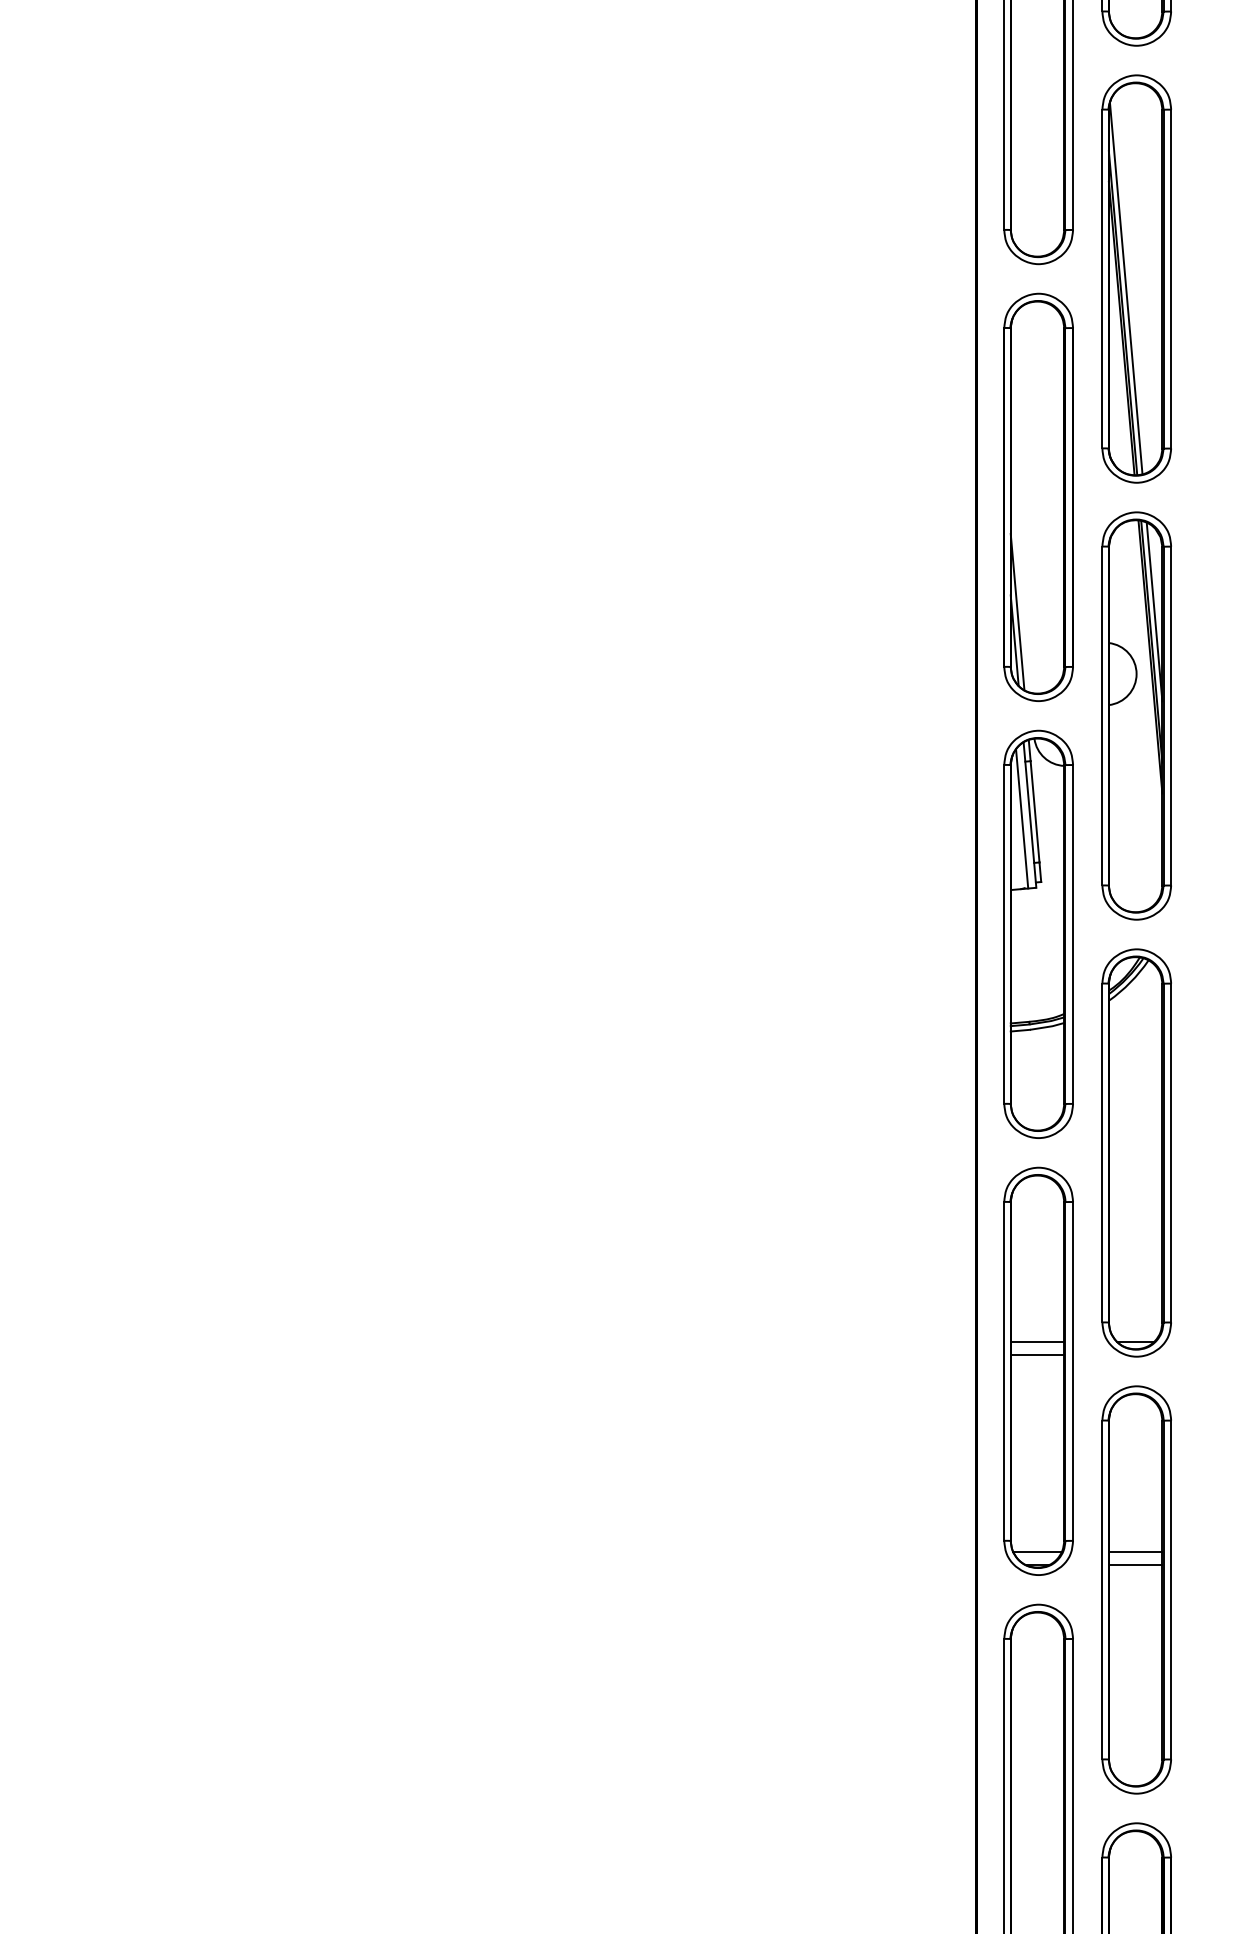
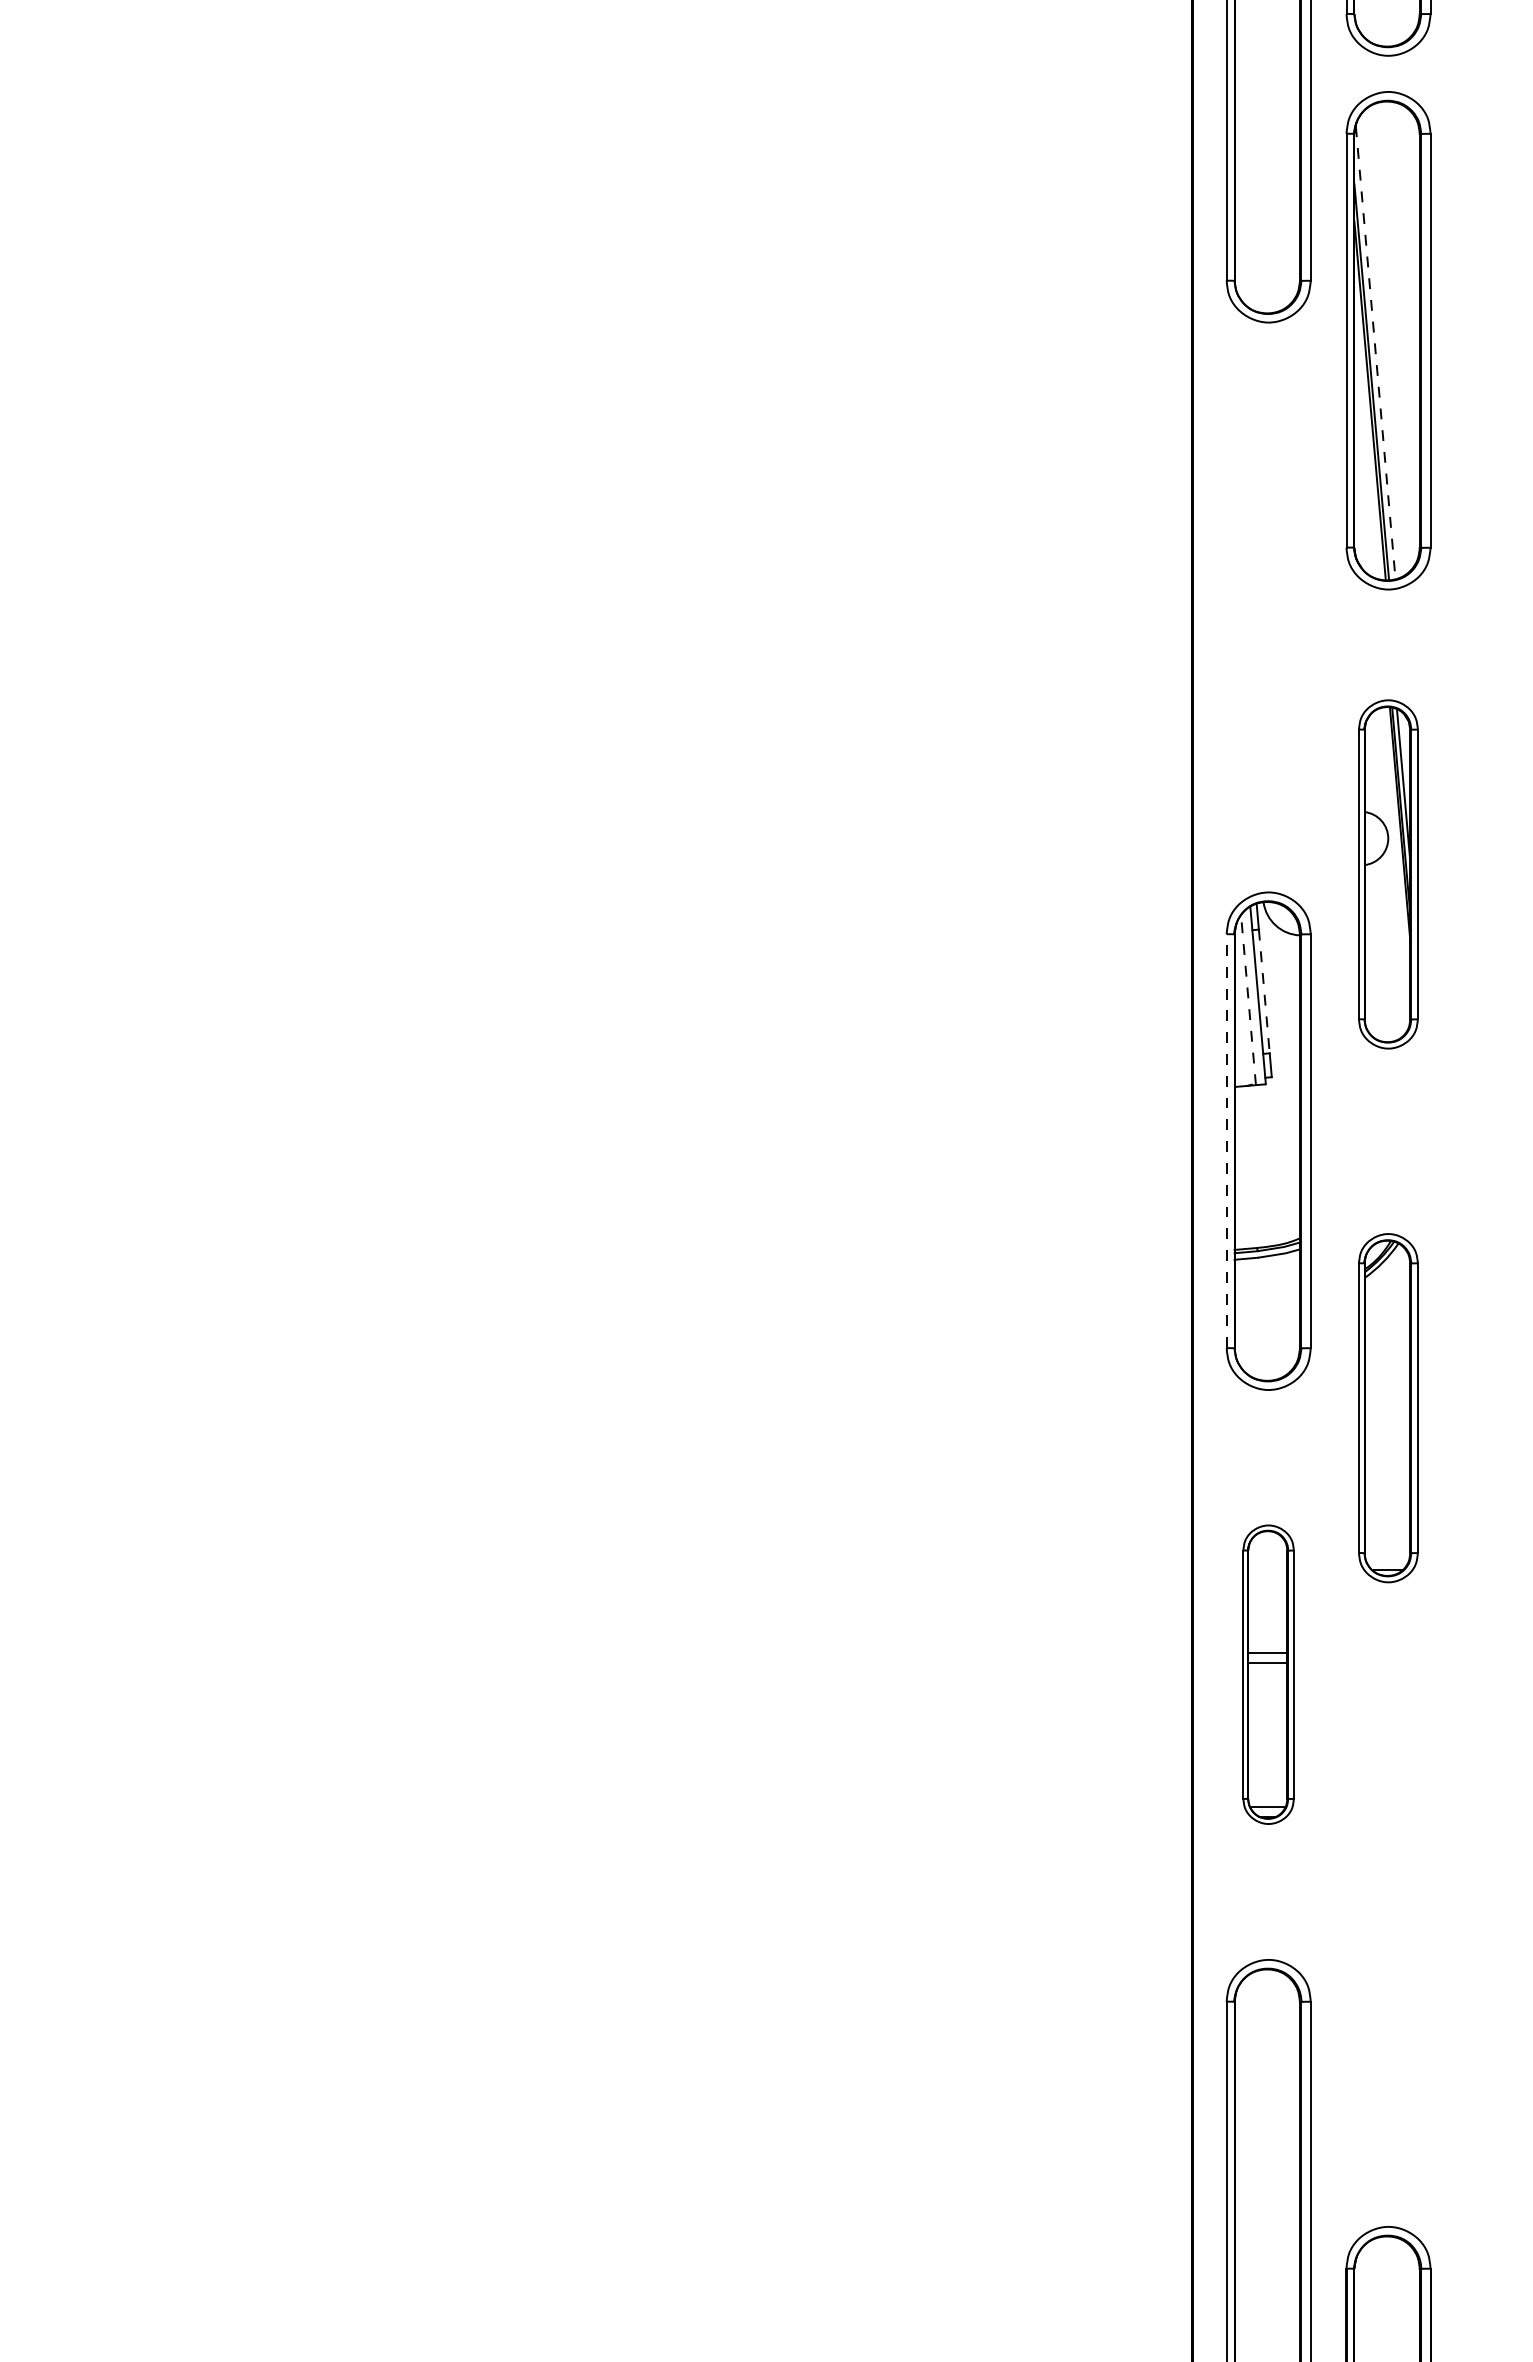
line: (1126, 289) -> (1375, 353), solid -> dashed
part: (1038, 496) -> (1268, 606), removed
part: (1136, 715) -> (1388, 873), size x0.7
line: (1035, 811) -> (1264, 991), solid -> dashed
line: (1022, 819) -> (1248, 1000), solid -> dashed
line: (1004, 933) -> (1226, 1140), solid -> dashed
part: (1136, 1152) -> (1388, 1407), size x0.7
part: (1038, 1370) -> (1268, 1673), size x0.6
part: (1136, 1589) -> (1388, 1941), removed

